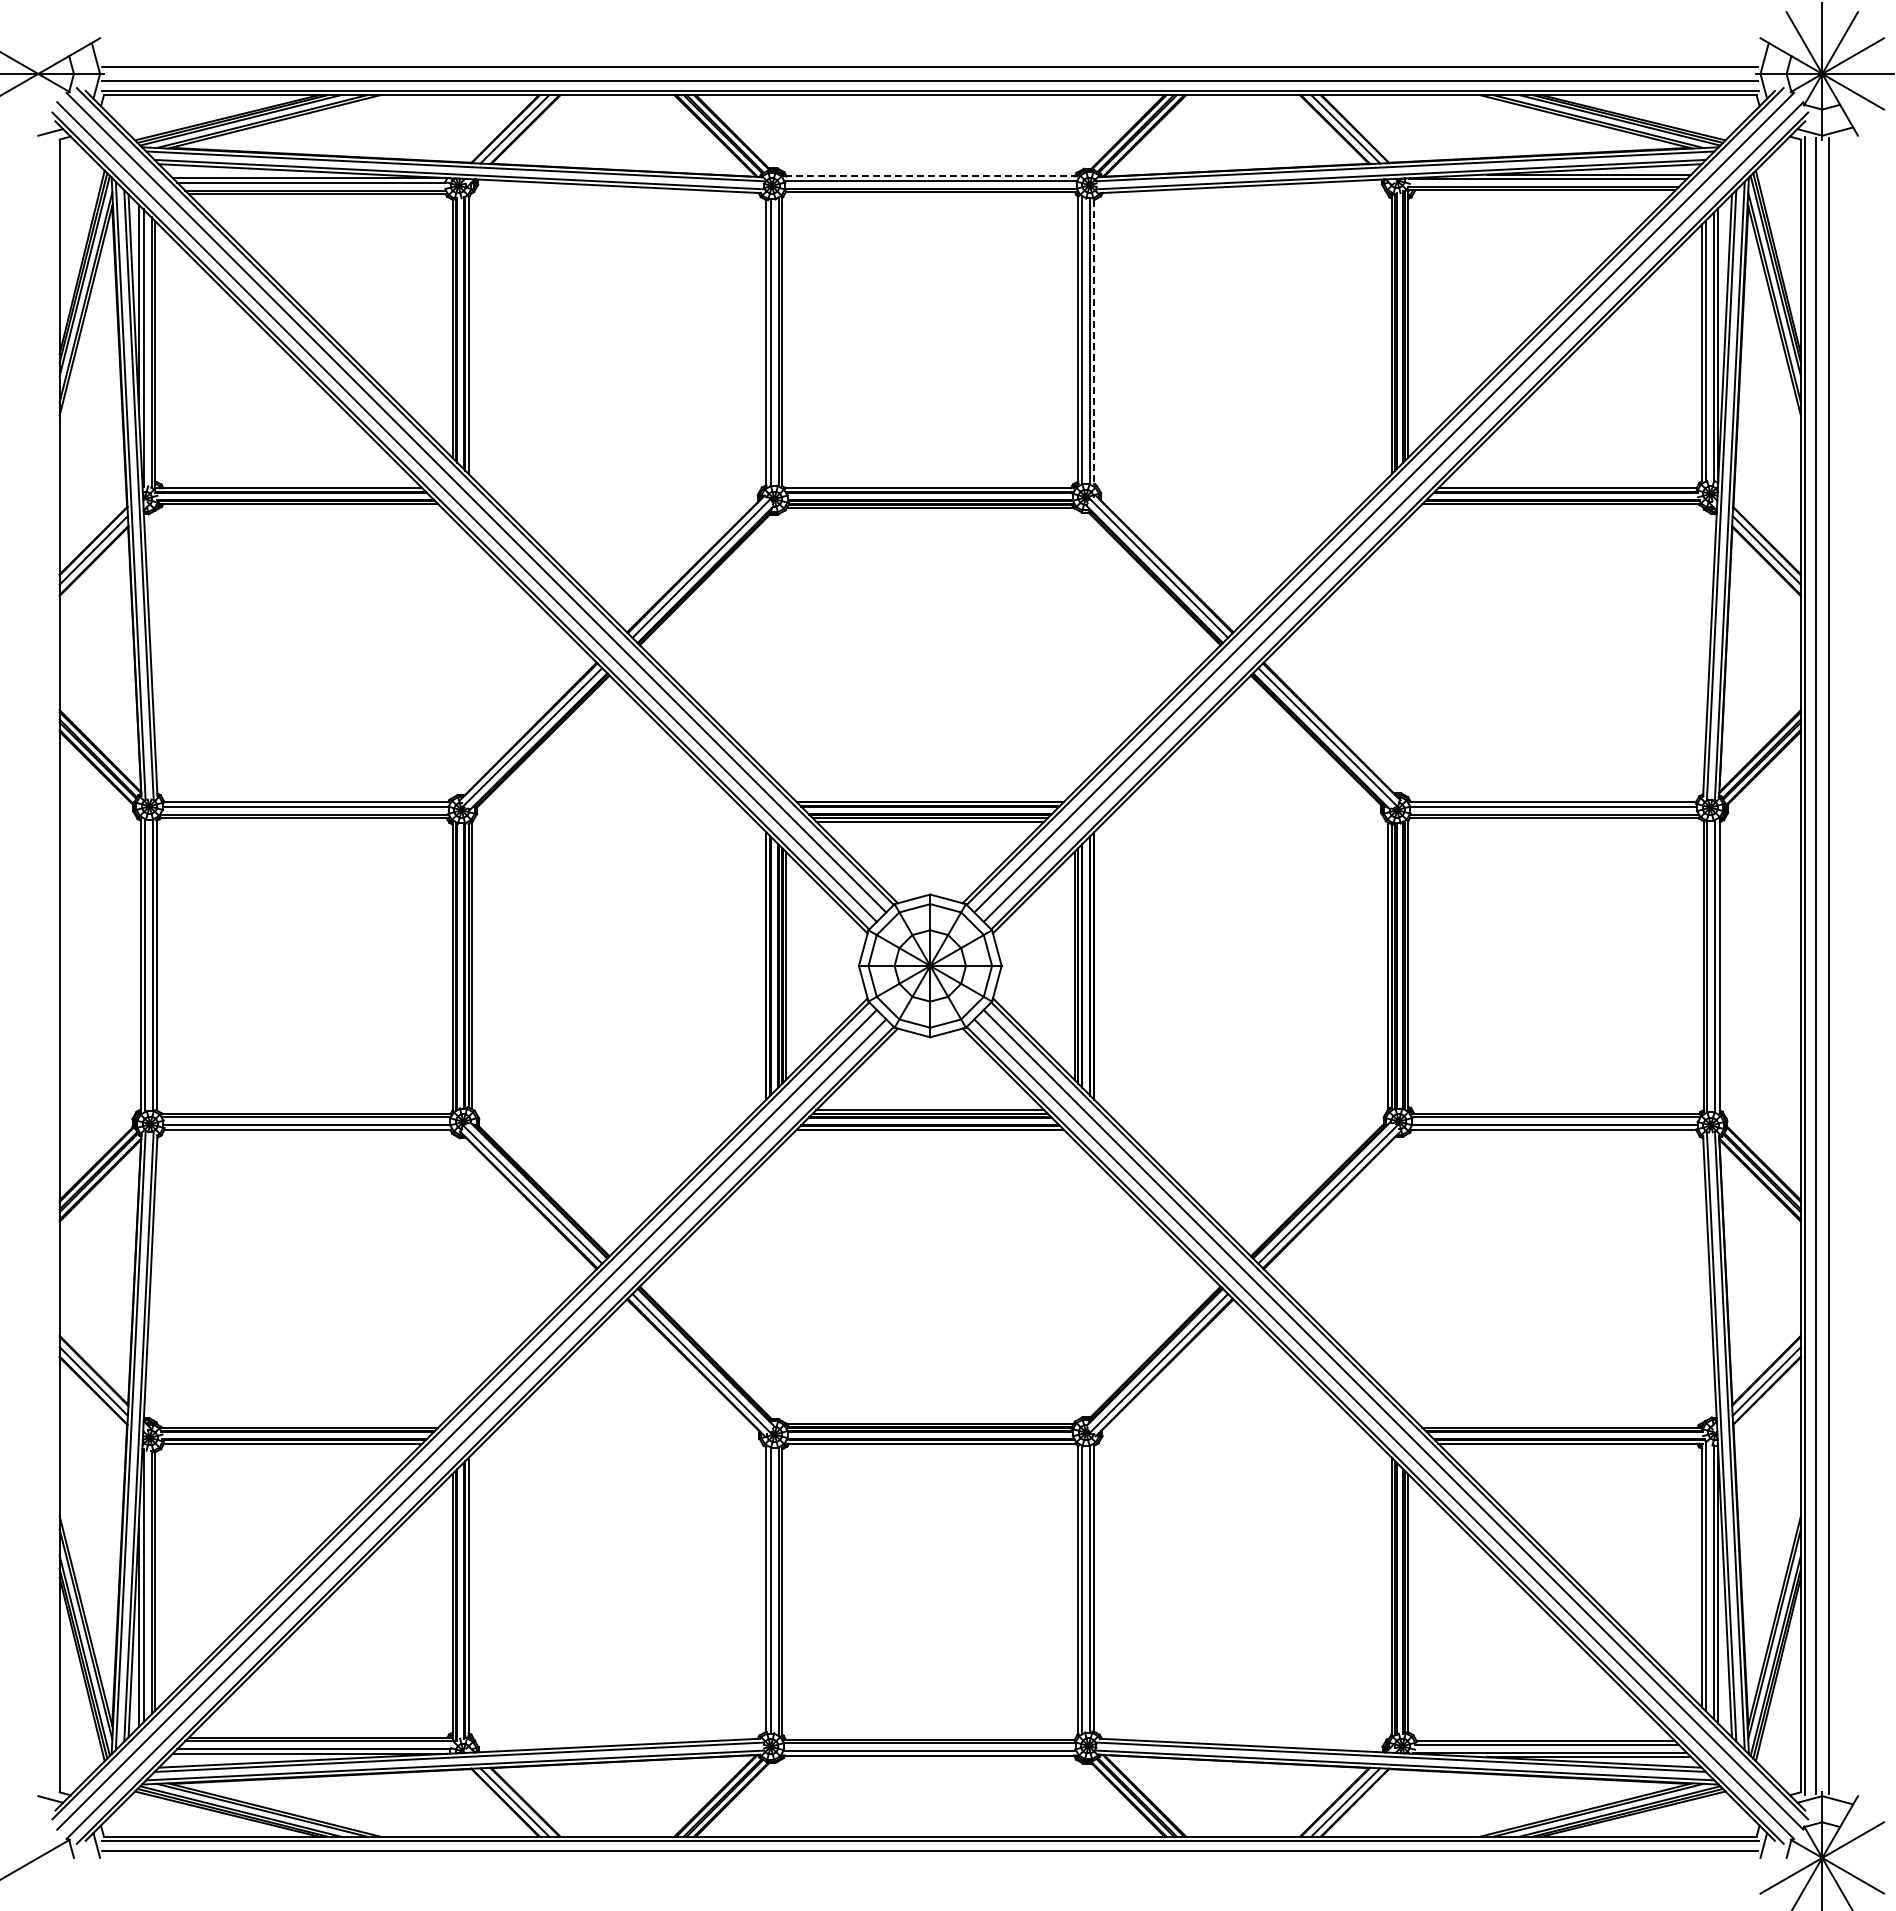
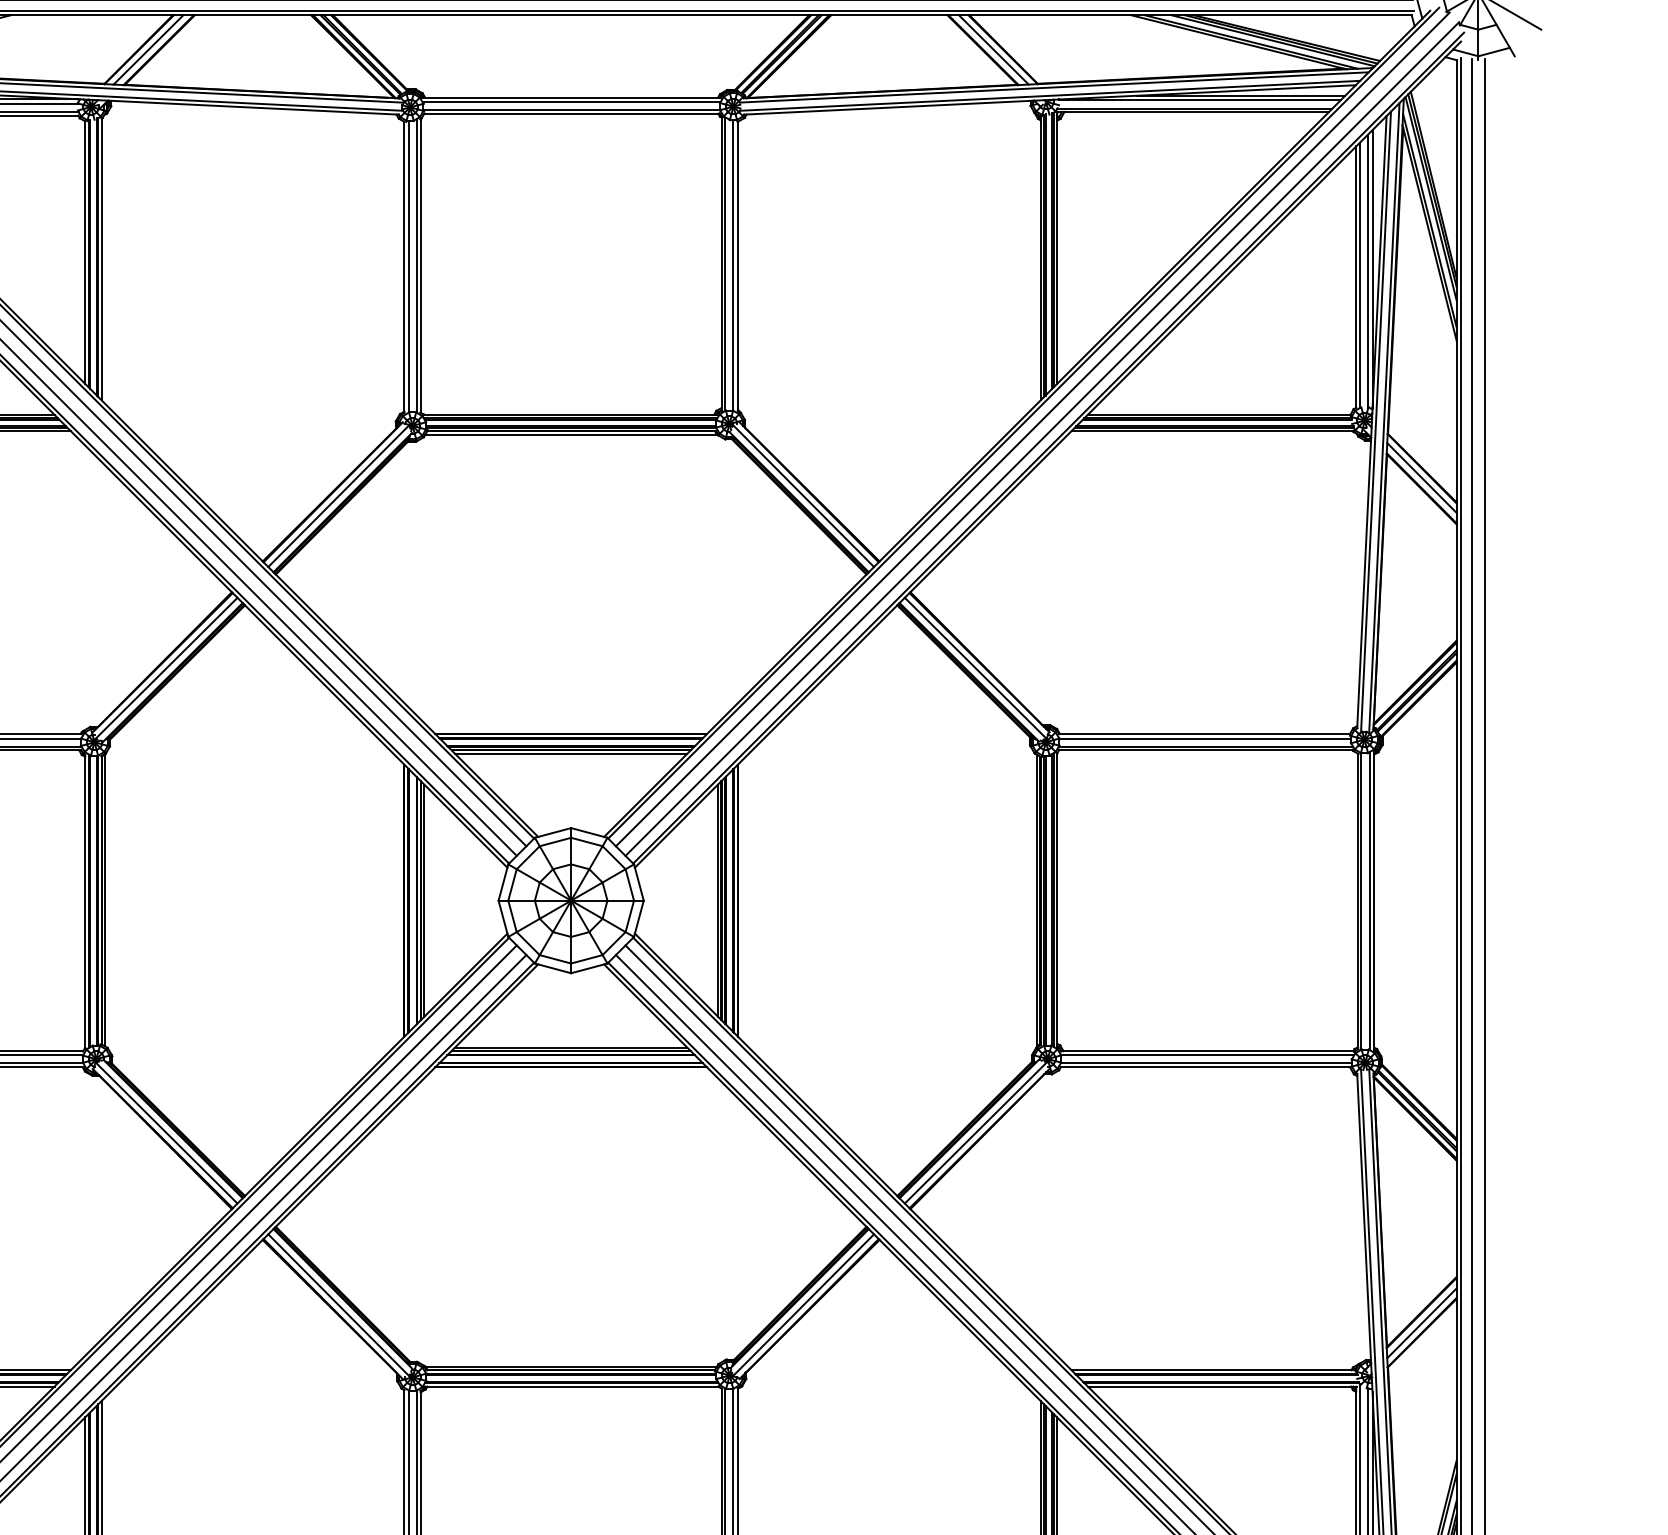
line: (930, 176) -> (571, 97), dashed -> solid
line: (1094, 342) -> (738, 266), dashed -> solid

